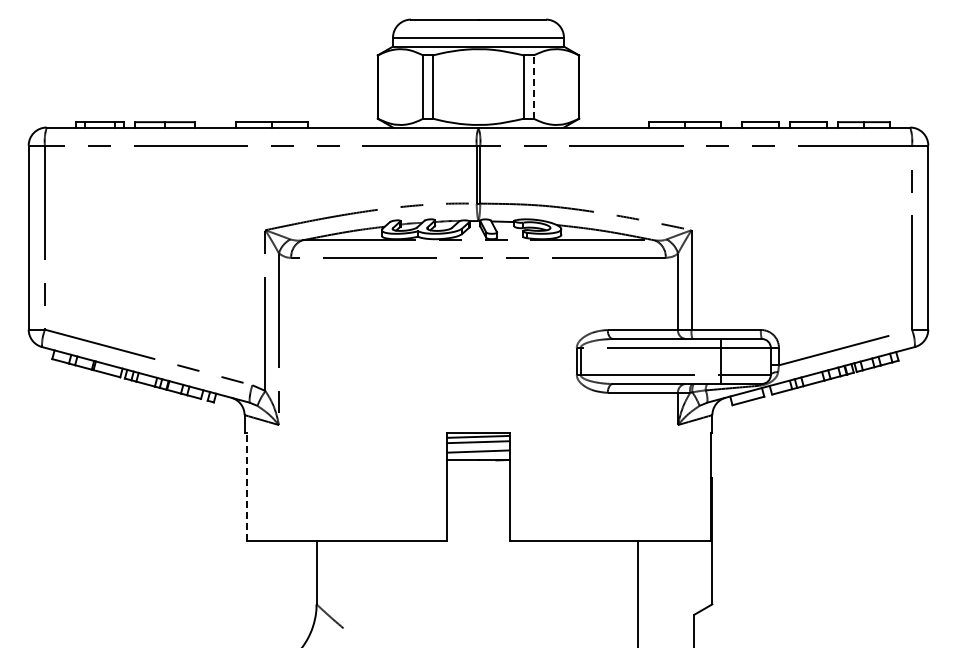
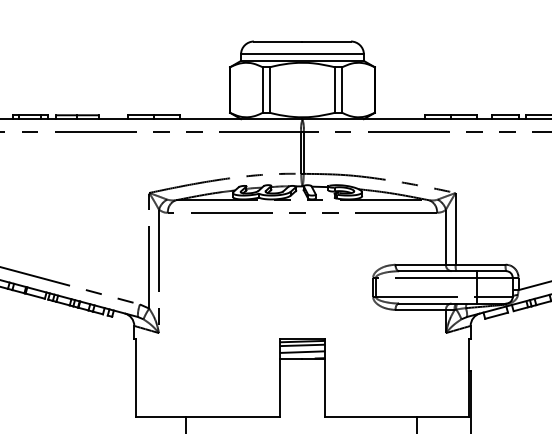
line: (533, 87) -> (342, 90), dashed -> solid
line: (246, 487) -> (135, 377), dashed -> solid

